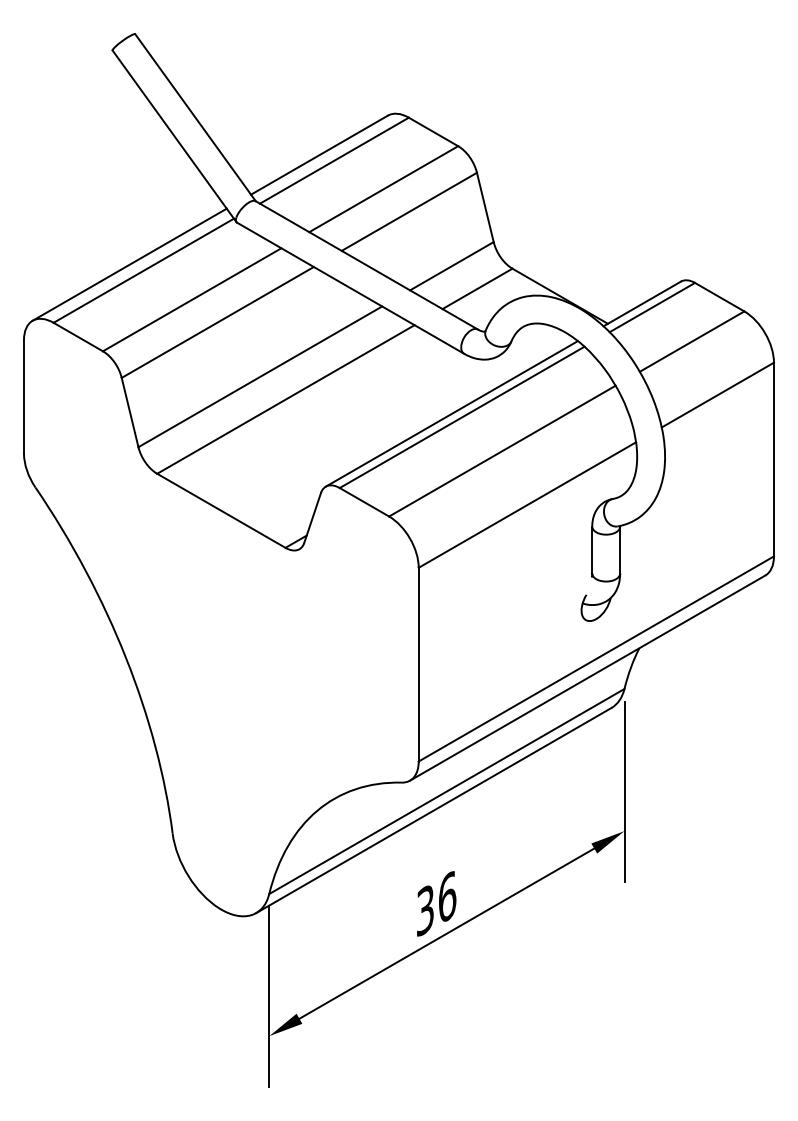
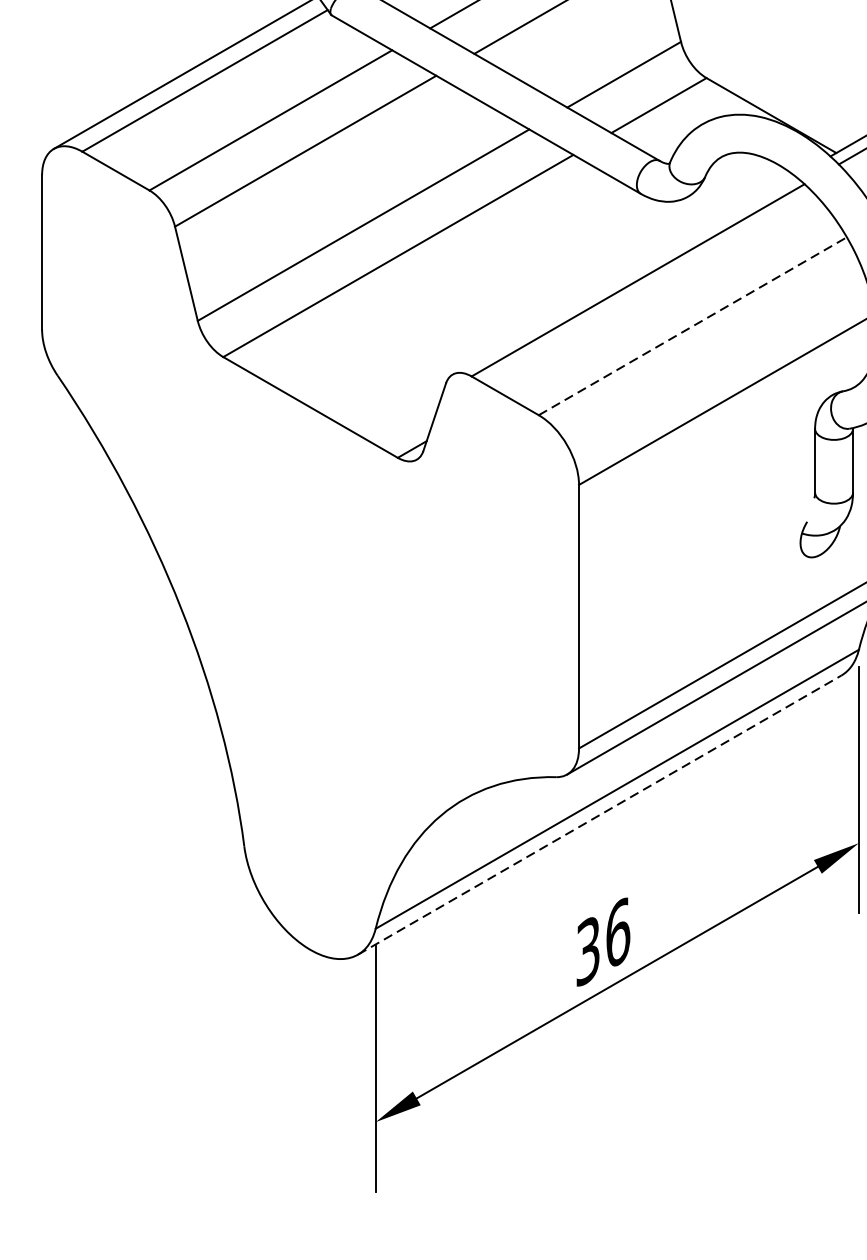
line: (451, 413) -> (623, 275), removed
line: (502, 451) -> (692, 326), solid -> dashed
line: (434, 810) -> (600, 815), solid -> dashed

